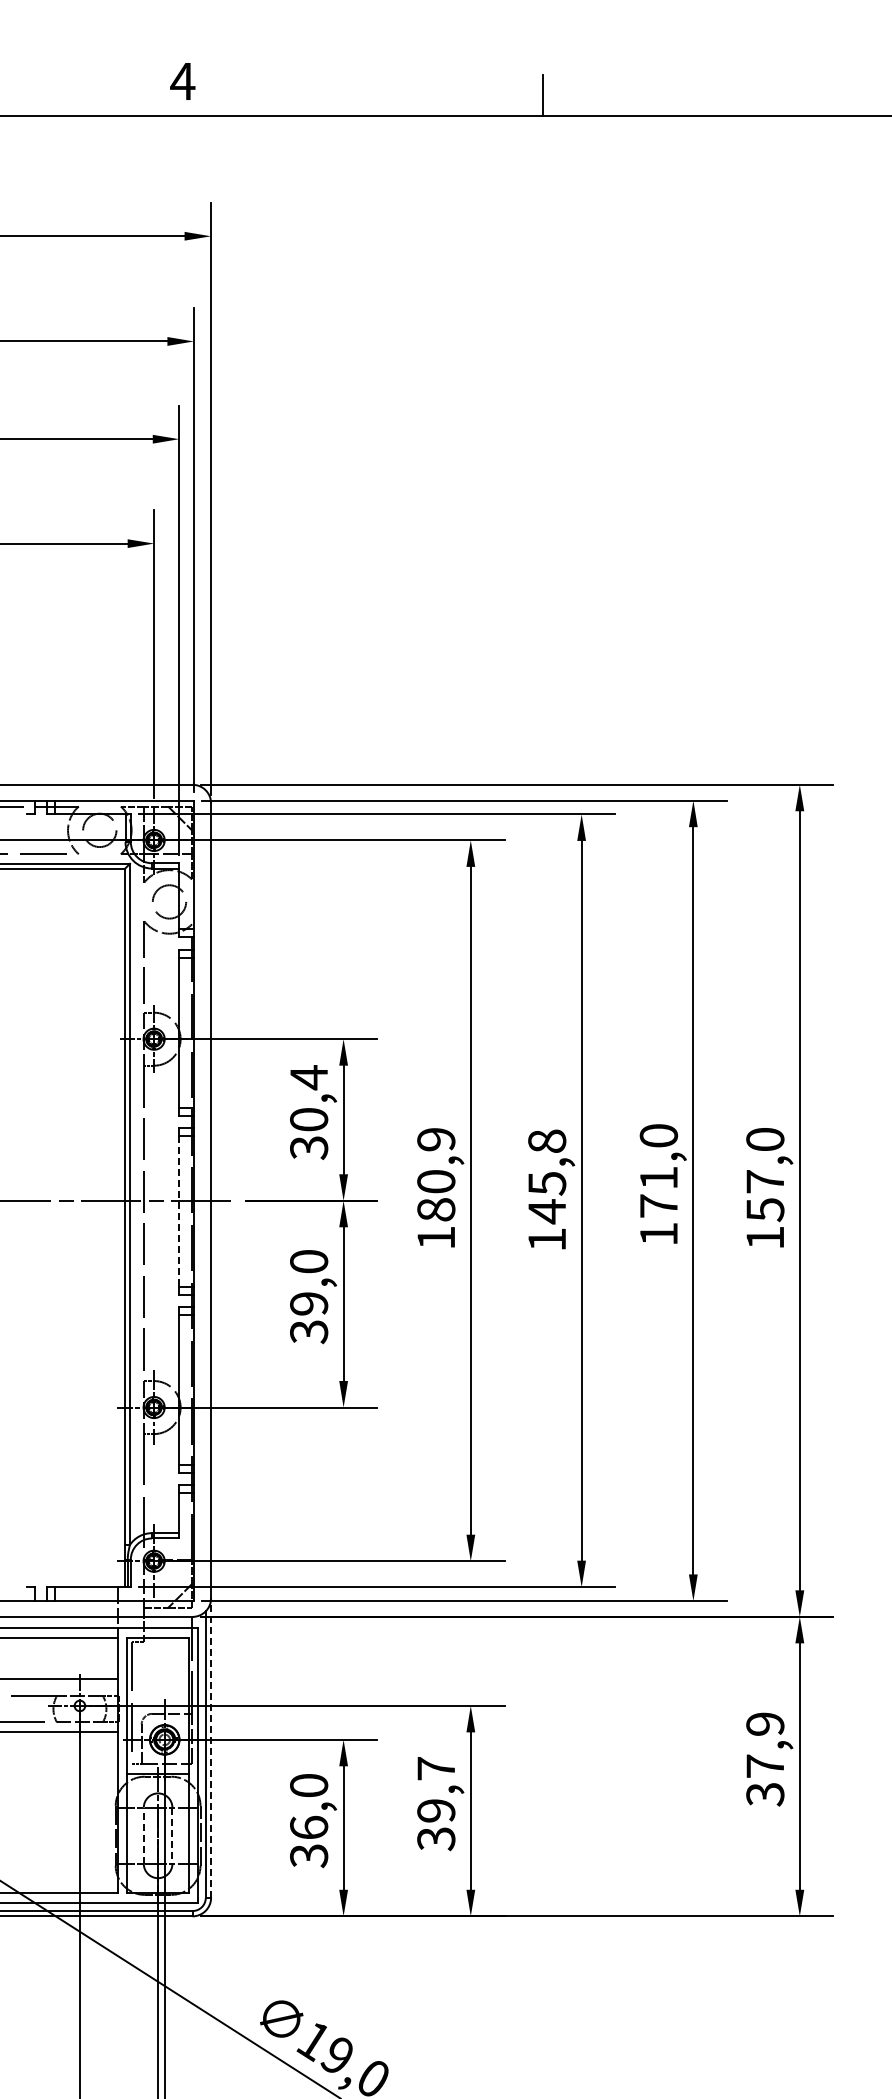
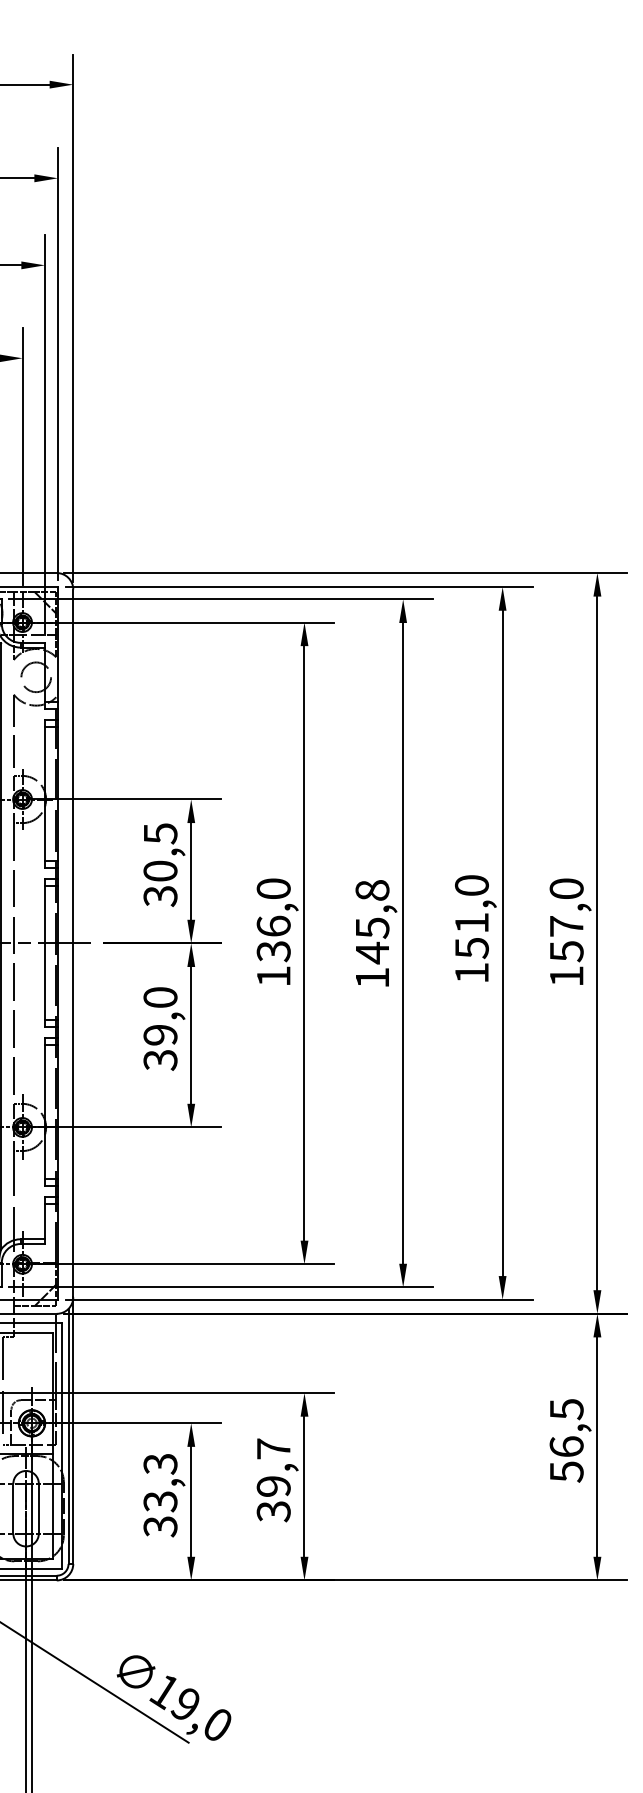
text: (309, 1077) -> (160, 833), 30,4 -> 30,5
text: (436, 1175) -> (273, 920), 180,9 -> 136,0
text: (659, 1206) -> (472, 948), 171,0 -> 151,0
line: (179, 1211) -> (45, 952), dashed -> solid
line: (211, 1748) -> (73, 1431), dashed -> solid
text: (765, 1759) -> (566, 1440), 37,9 -> 56,5
text: (309, 1807) -> (160, 1483), 36,0 -> 33,3
line: (143, 1835) -> (13, 1508), dashed -> solid
line: (172, 1836) -> (38, 1509), dashed -> solid

